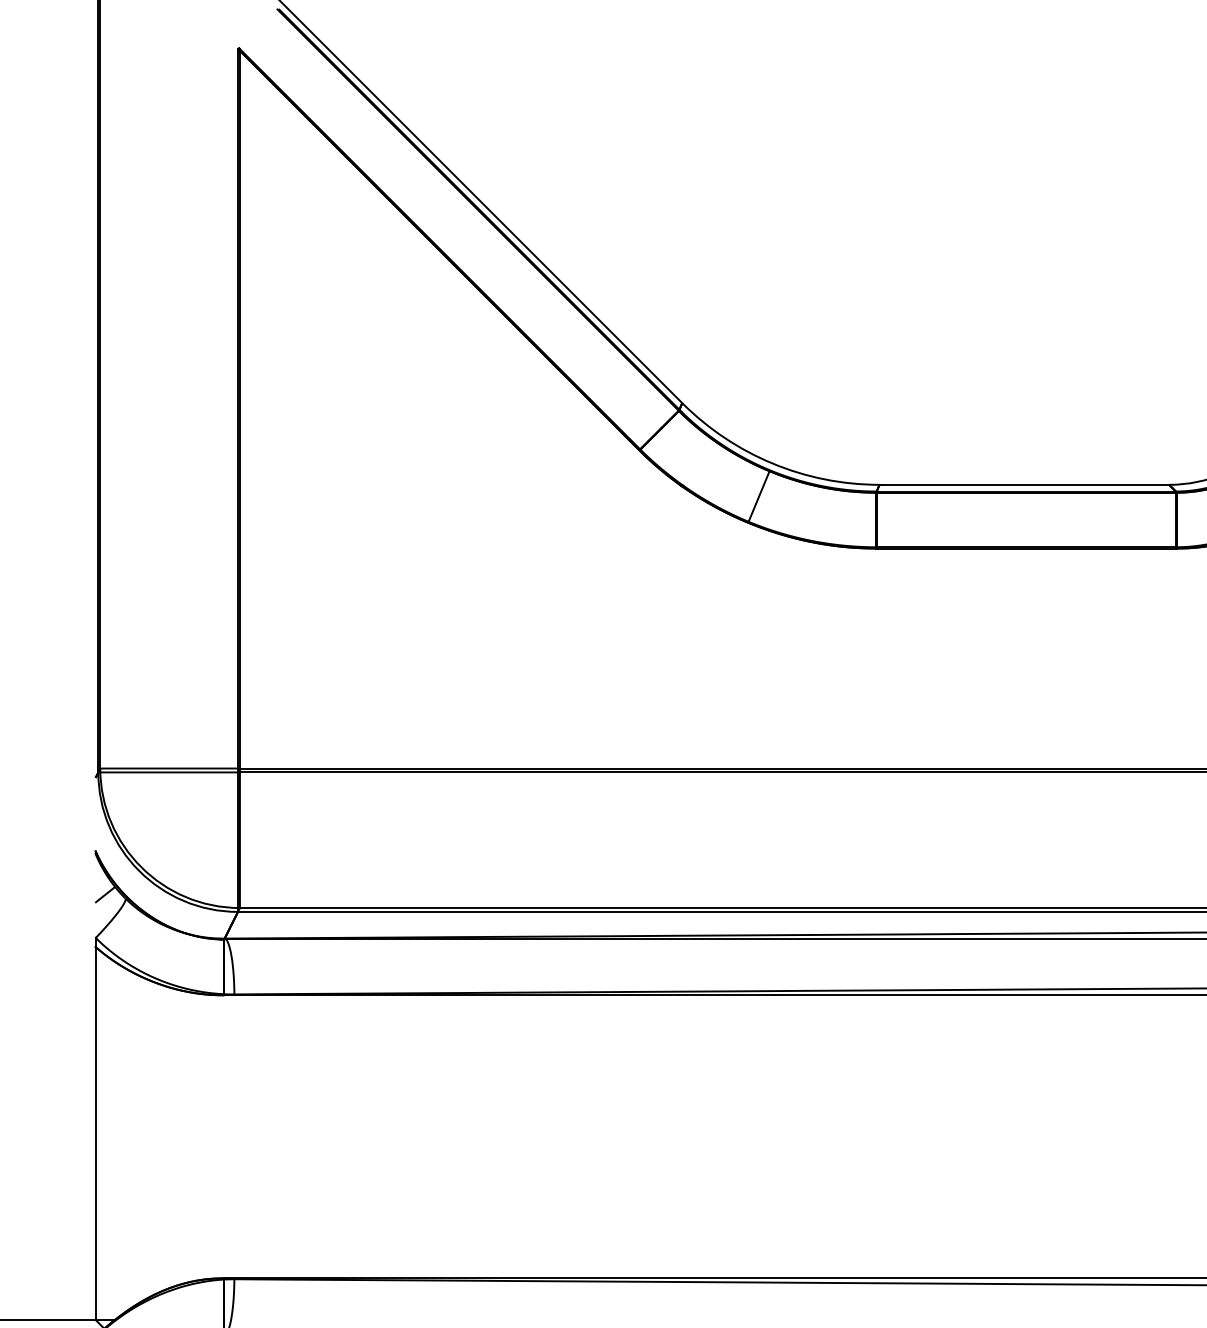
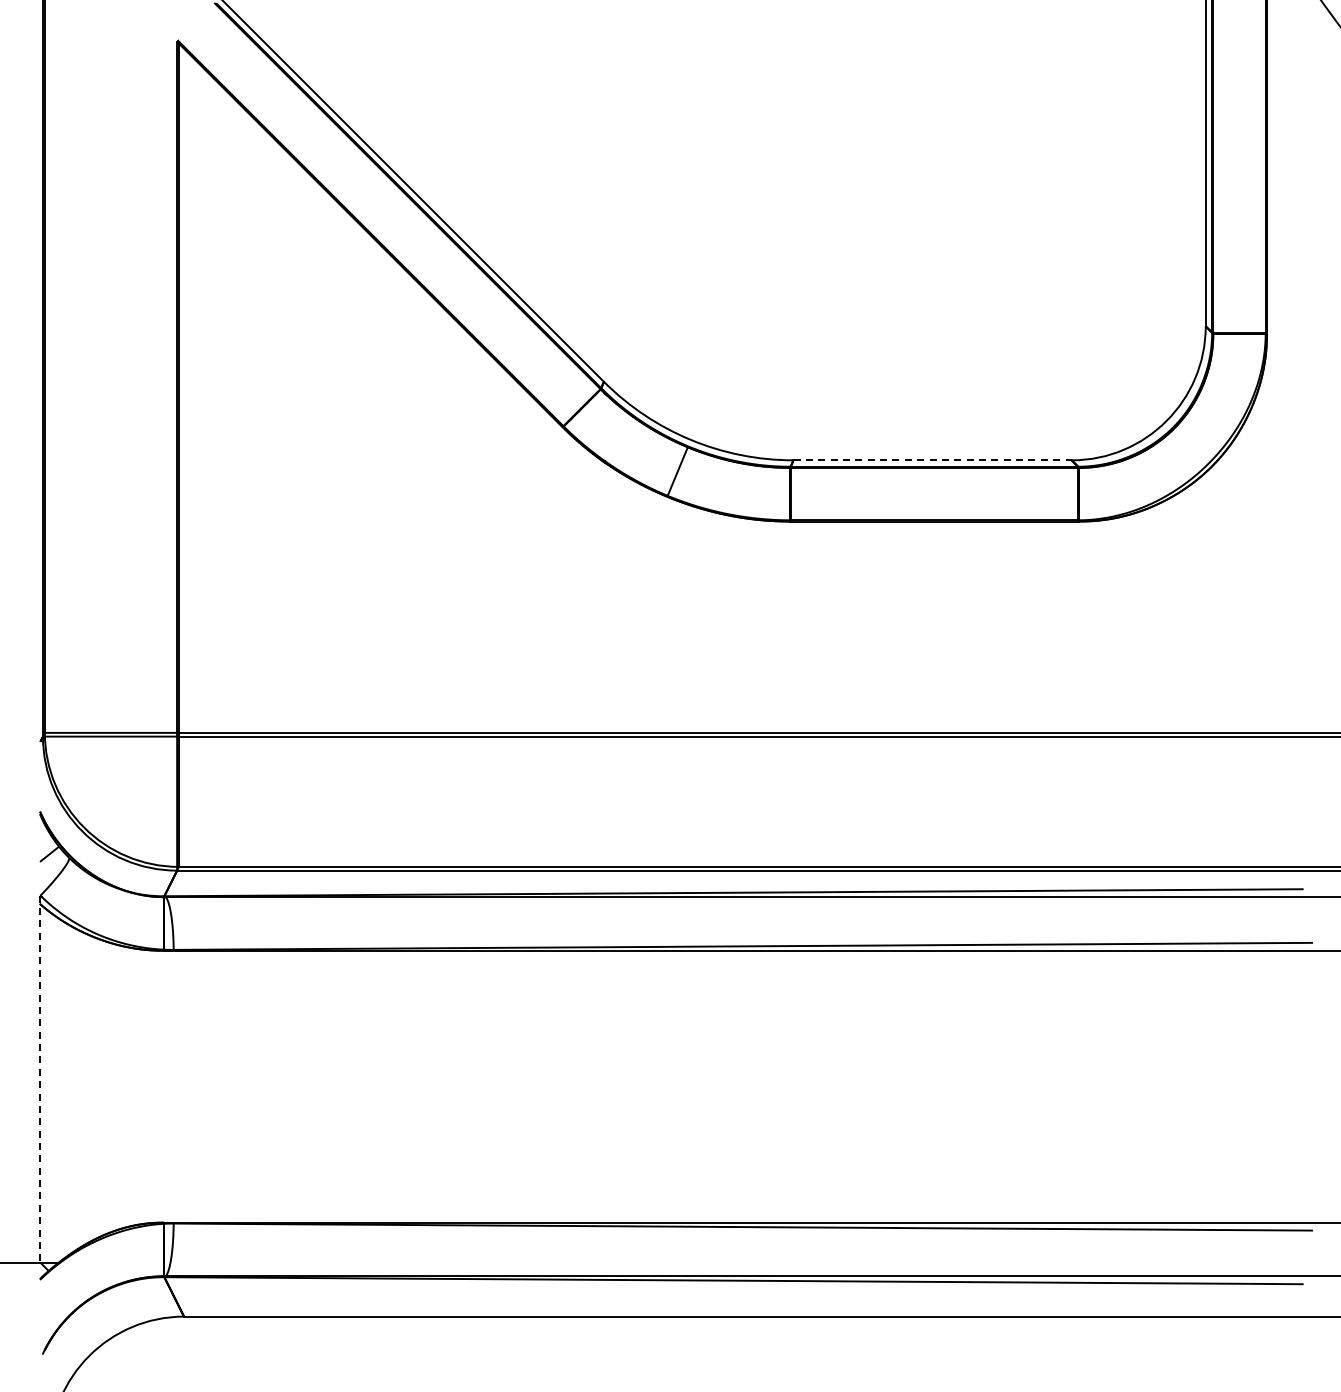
line: (1025, 485) -> (933, 460), solid -> dashed
line: (95, 1129) -> (40, 1079), solid -> dashed

